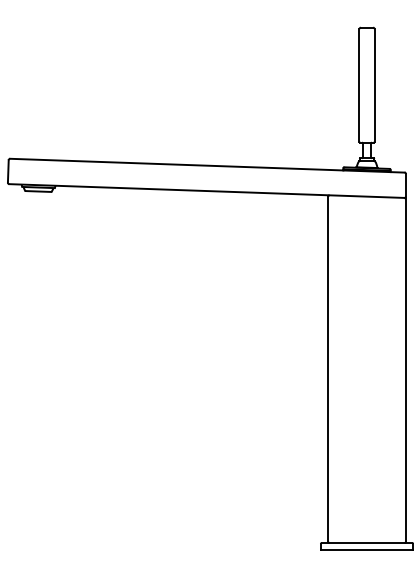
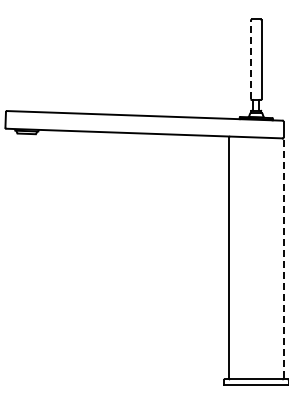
line: (358, 85) -> (250, 59), solid -> dashed
line: (405, 369) -> (283, 258), solid -> dashed

